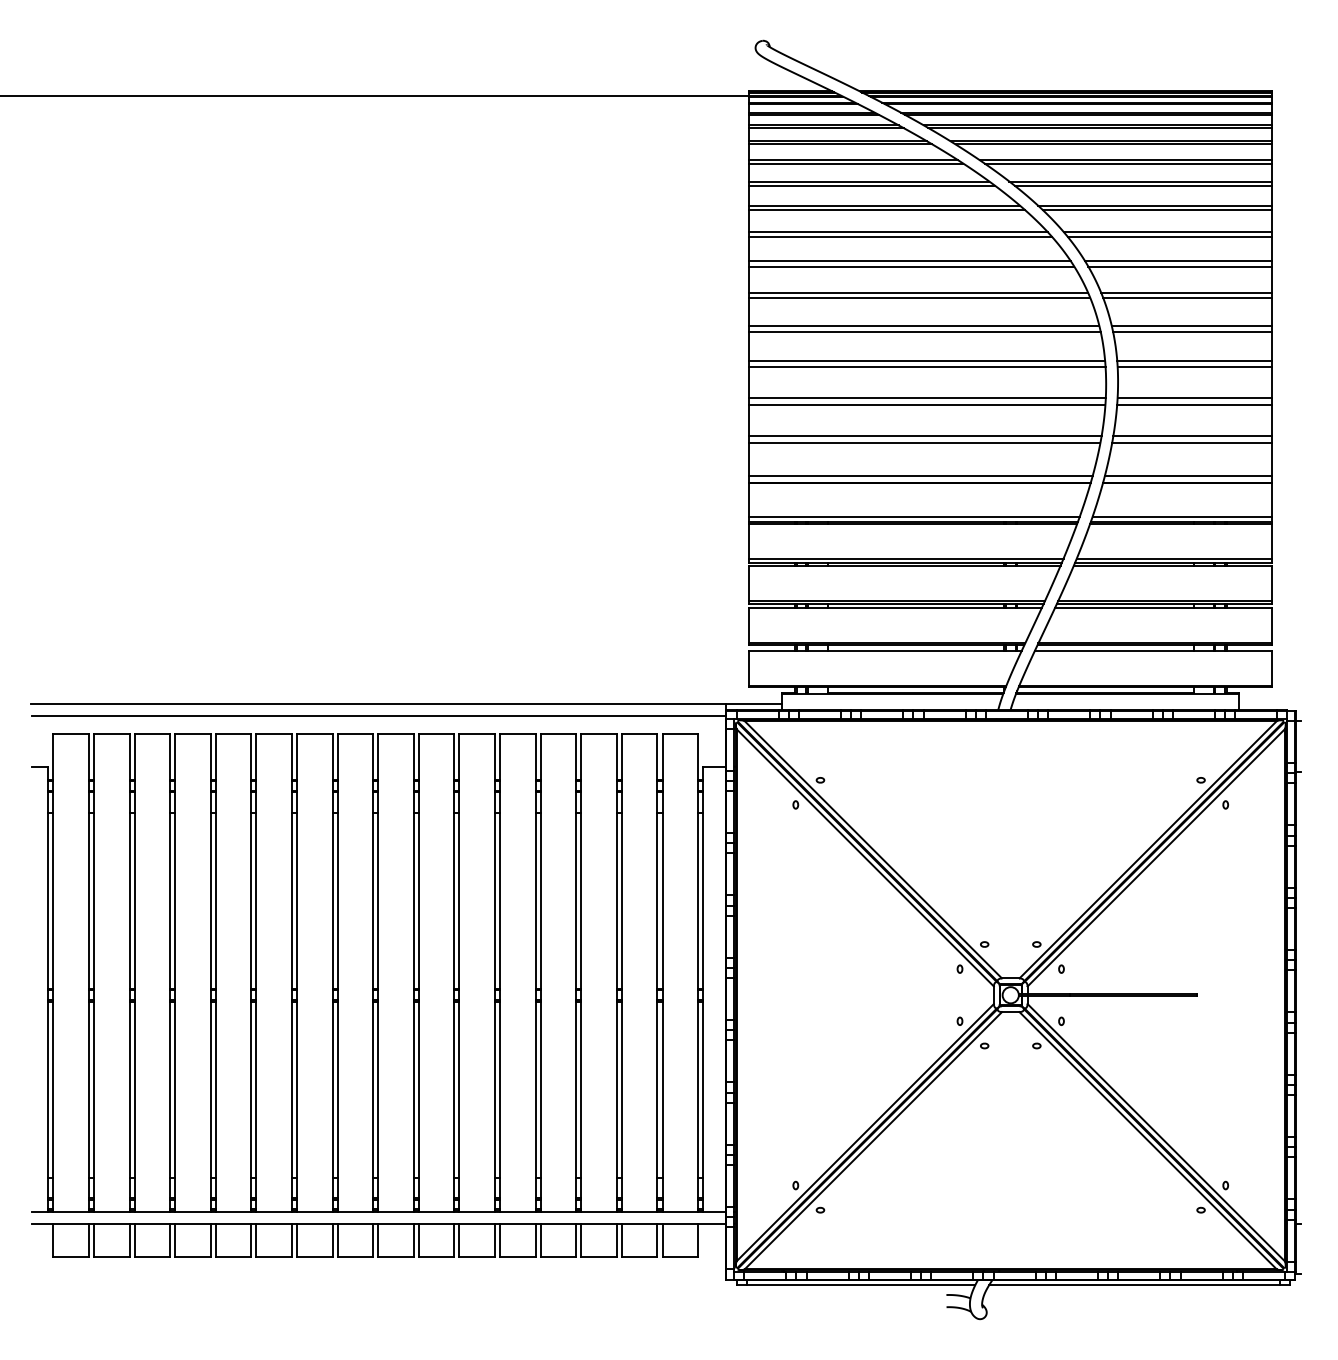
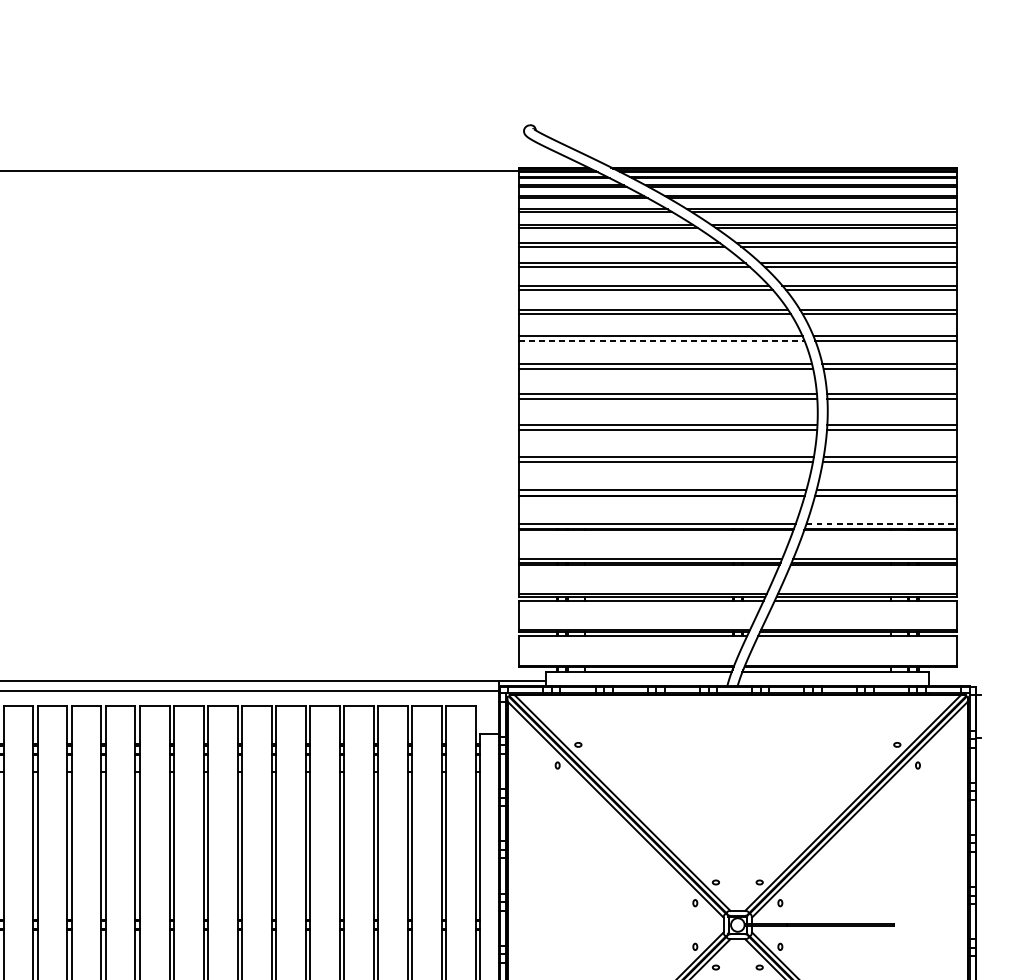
line: (919, 298) -> (661, 341), solid -> dashed
line: (1182, 516) -> (881, 523), solid -> dashed

